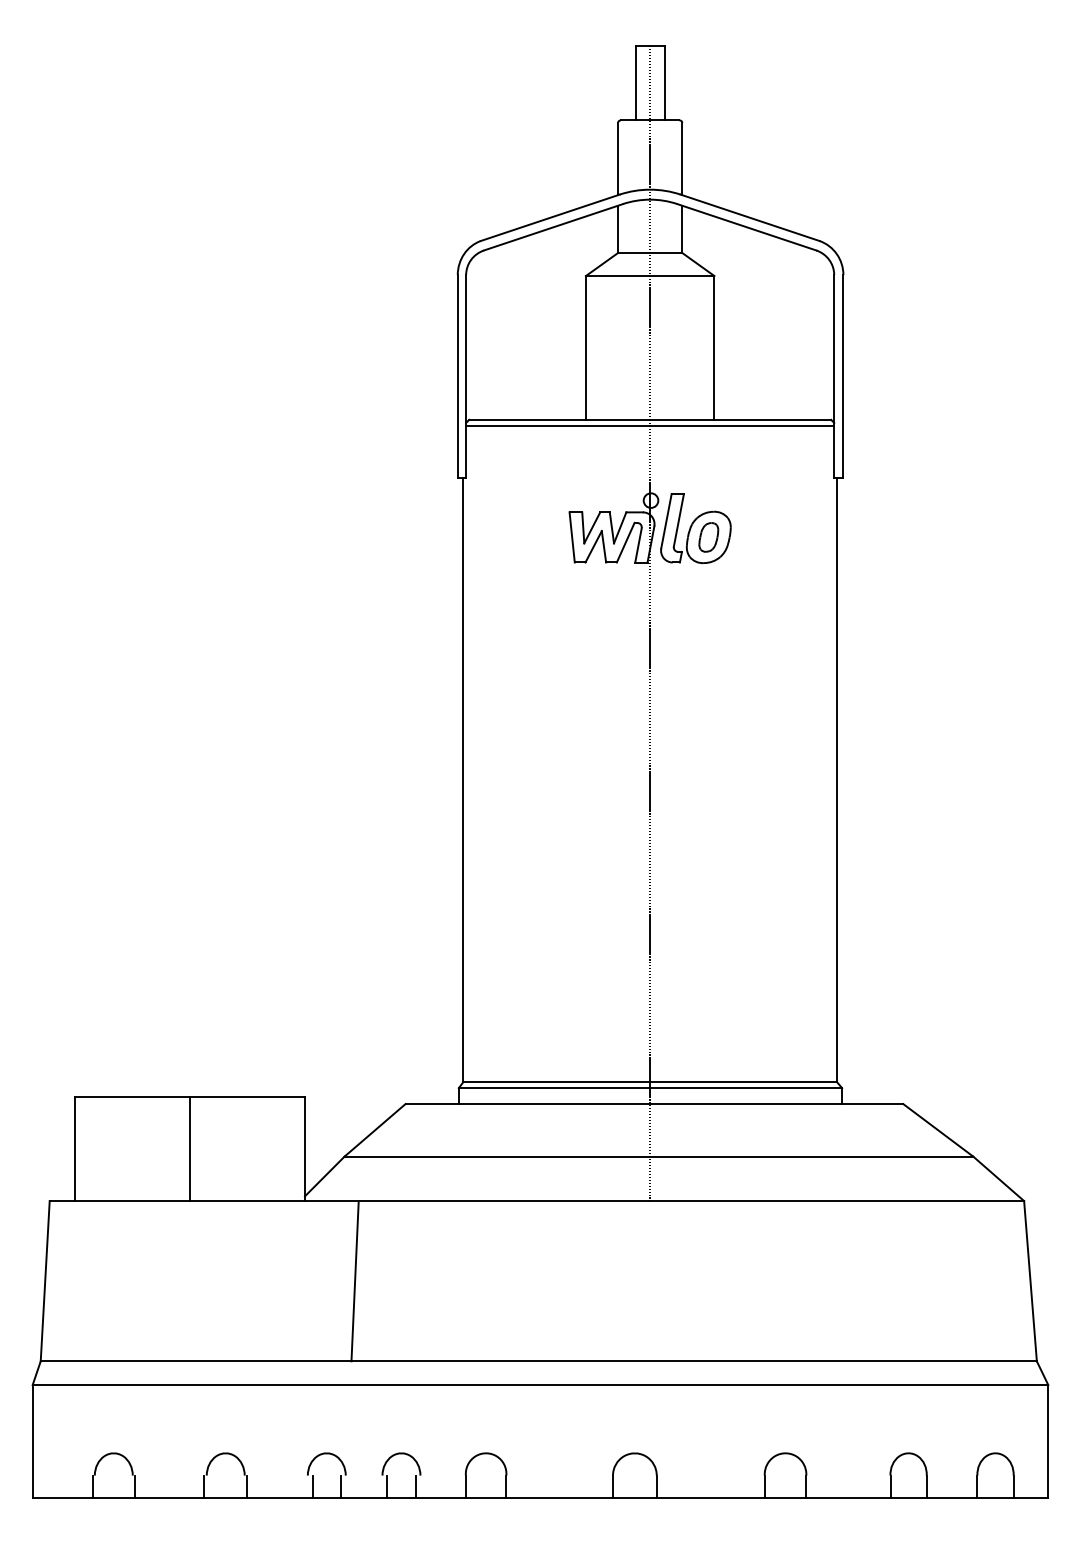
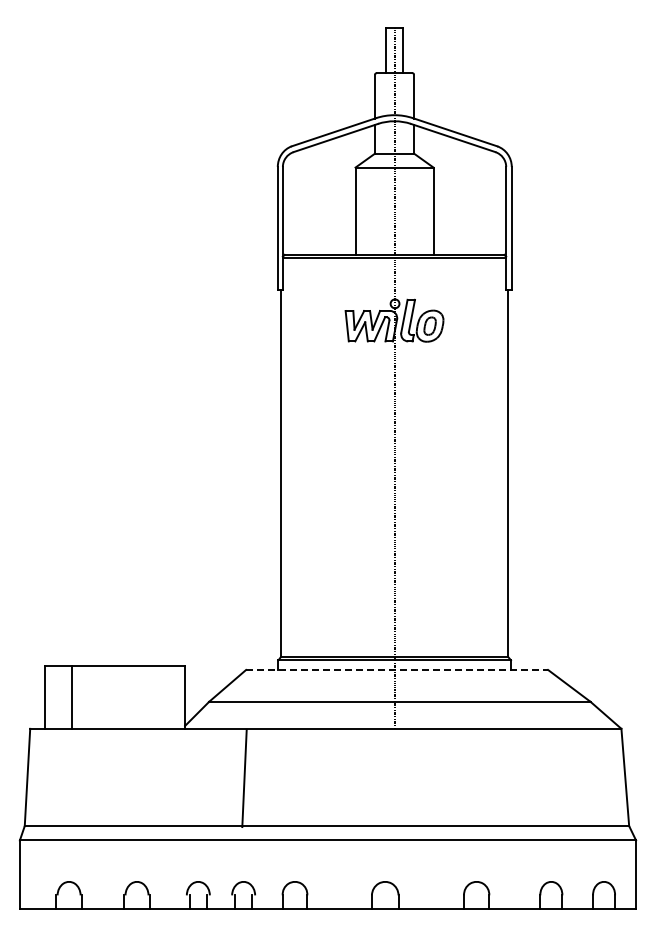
line: (655, 1103) -> (397, 669), solid -> dashed
line: (190, 1147) -> (72, 696), moved
line: (355, 1281) -> (244, 778), moved

